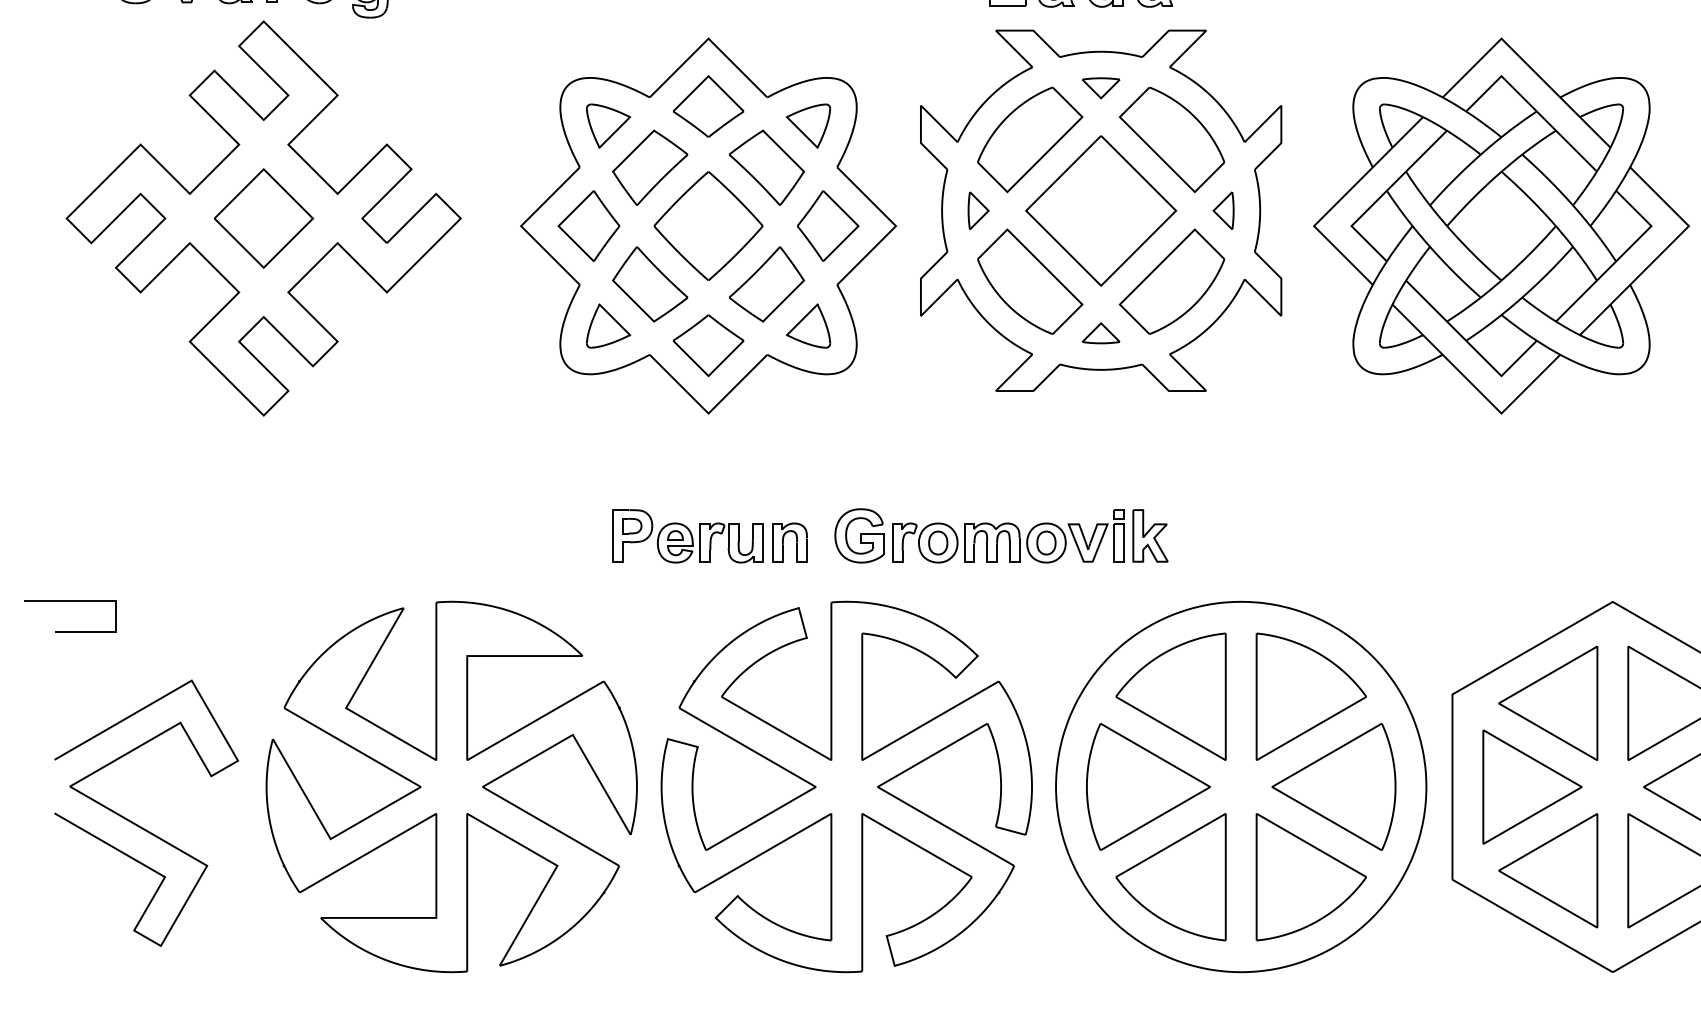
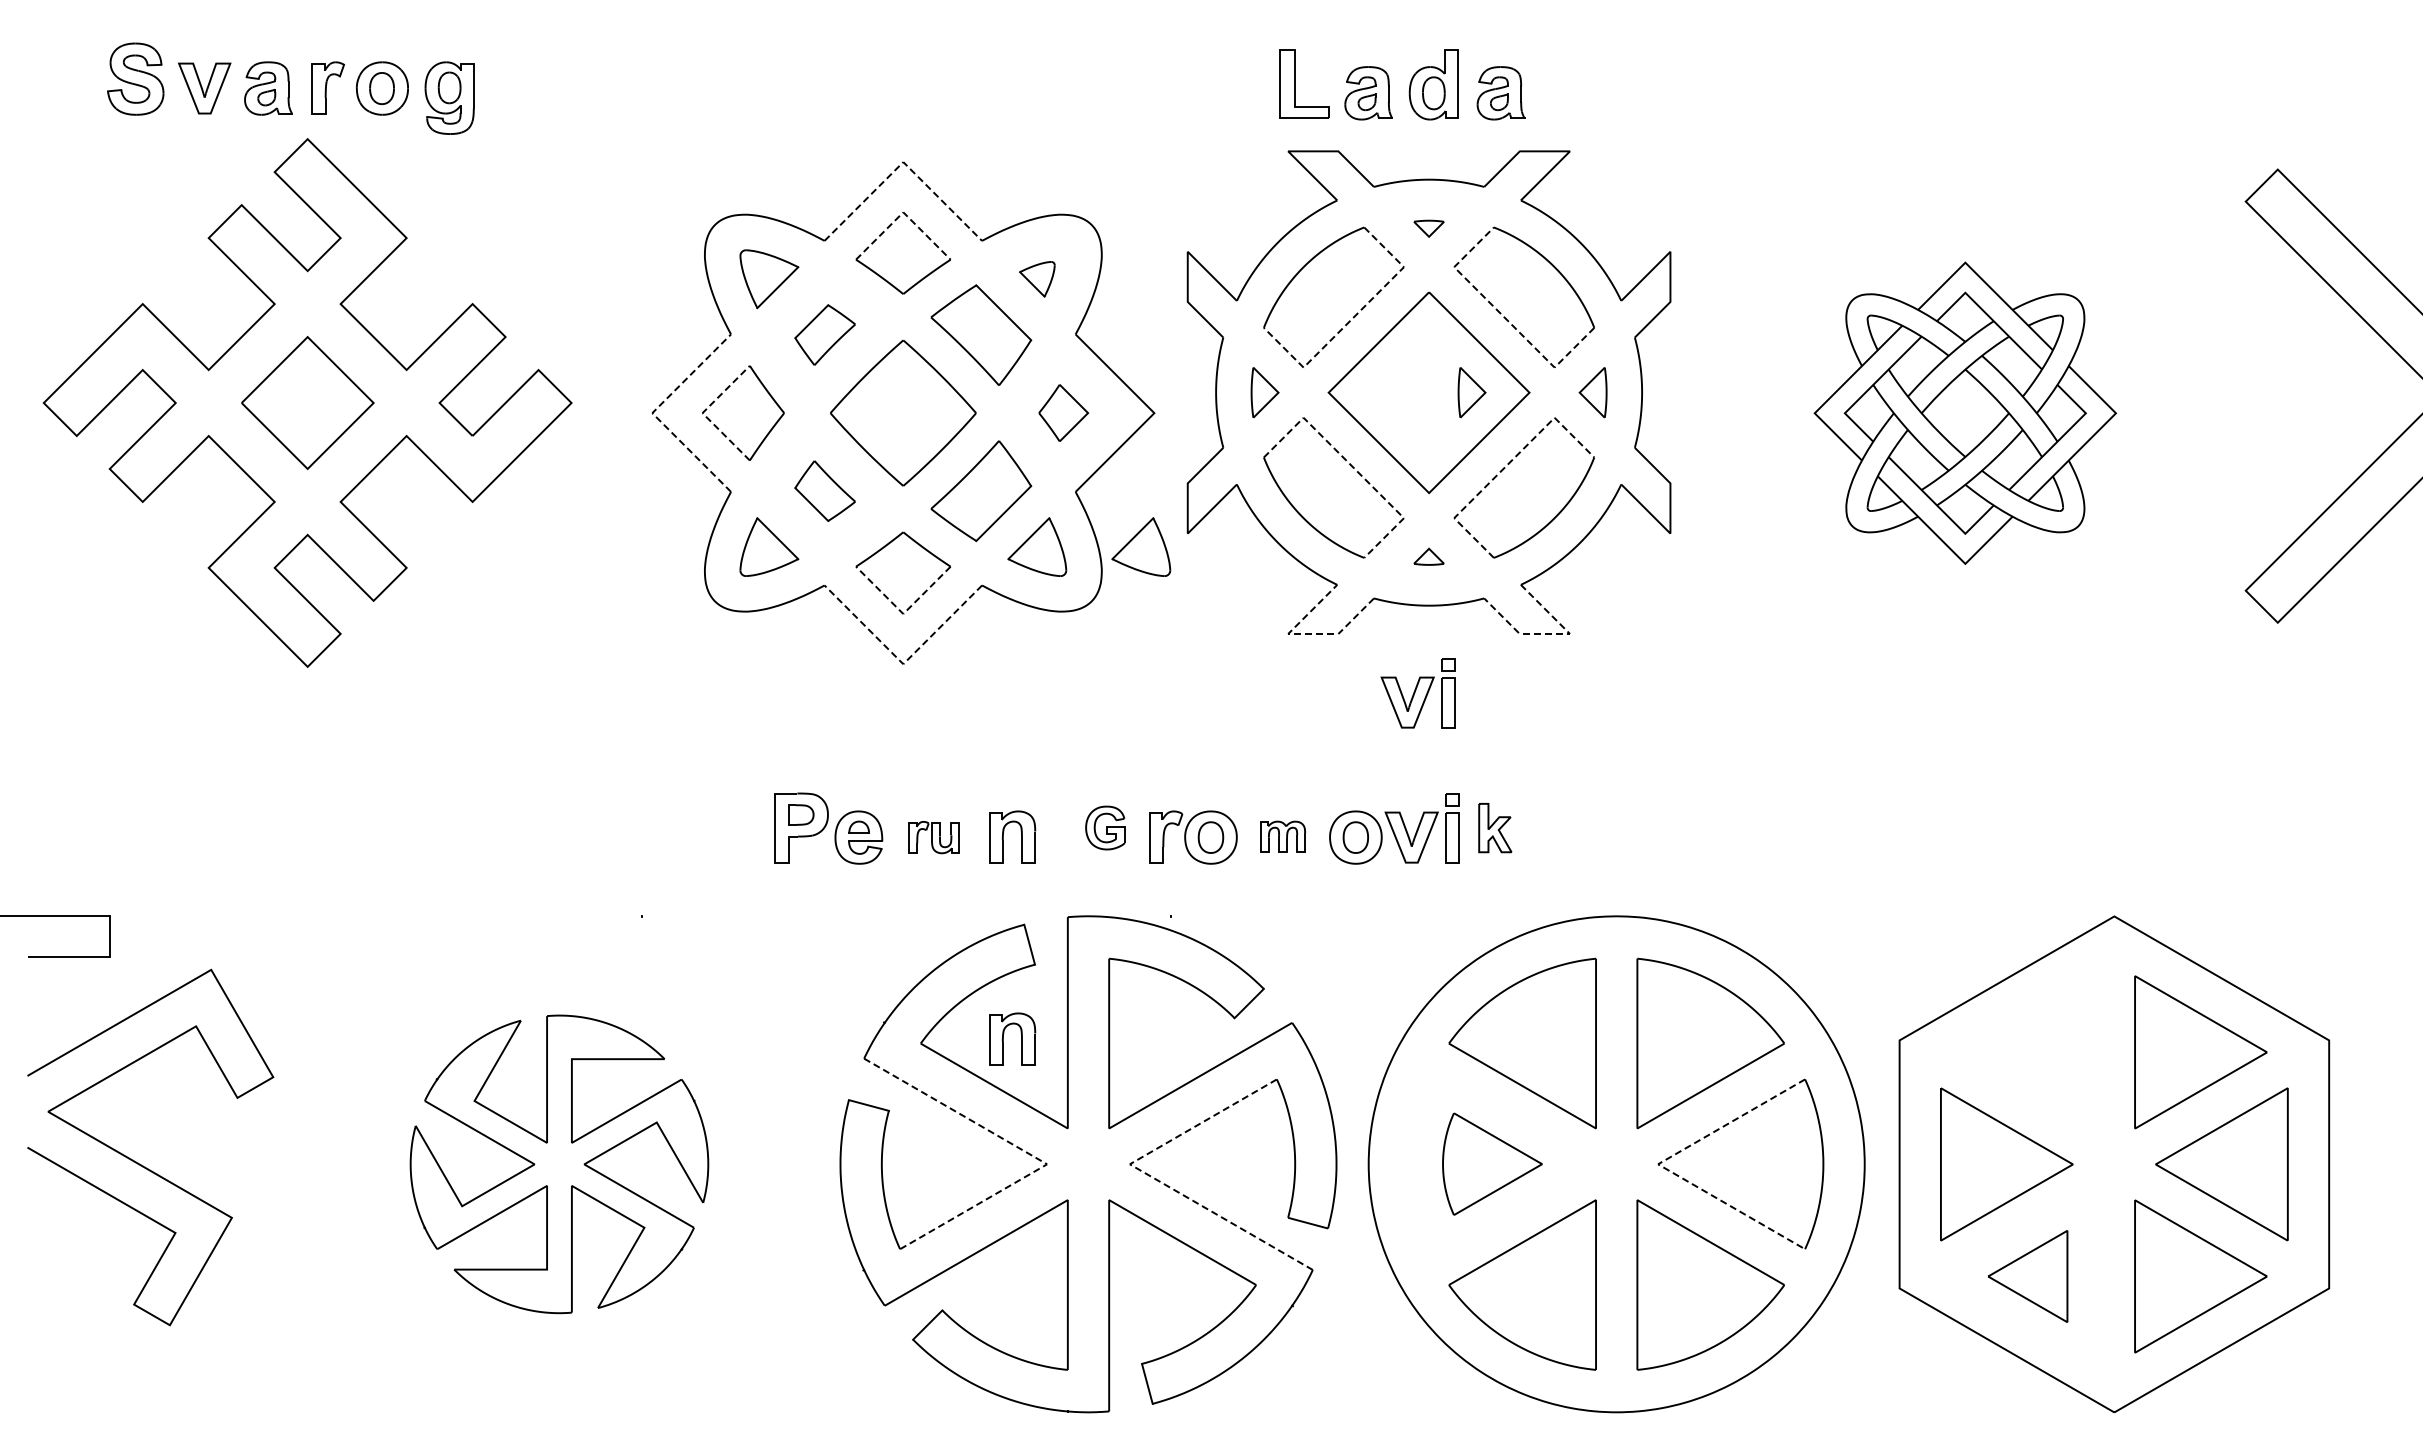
line: (708, 38) -> (903, 162), solid -> dashed
line: (708, 76) -> (903, 212), solid -> dashed
part: (1100, 88) -> (1428, 228), size x0.6
part: (808, 126) -> (1037, 279), size x0.6
line: (1044, 154) -> (1353, 317), solid -> dashed
line: (1157, 154) -> (1504, 317), solid -> dashed
part: (649, 167) -> (824, 334), size x0.6
part: (1132, 210) -> (1471, 392), added
part: (828, 225) -> (1063, 412), size x0.6
line: (521, 226) -> (652, 413), solid -> dashed
line: (558, 226) -> (702, 413), solid -> dashed
part: (1501, 226) -> (1965, 413), size x0.6
line: (1157, 266) -> (1504, 467), solid -> dashed
line: (1045, 267) -> (1354, 468), solid -> dashed
part: (649, 283) -> (824, 490), size x0.6
part: (886, 325) -> (1141, 546), added
part: (1100, 333) -> (1428, 556), size x0.6
line: (708, 376) -> (903, 614), solid -> dashed
line: (1007, 391) -> (1303, 634), solid -> dashed
line: (1194, 391) -> (1554, 634), solid -> dashed
line: (708, 413) -> (903, 664), solid -> dashed
part: (1092, 435) -> (1417, 693), added
part: (859, 535) -> (1105, 827), size x0.6
part: (1150, 535) -> (1495, 827), size x0.7
part: (731, 542) -> (934, 837), size x0.6
part: (991, 542) -> (1282, 836), size x0.6
part: (783, 693) -> (1003, 1038), added
part: (1547, 703) -> (2027, 1052), removed
line: (802, 779) -> (1029, 1154), solid -> dashed
part: (1148, 786) -> (1492, 1163), size x0.6
part: (451, 787) -> (559, 1164), size x0.6
line: (1272, 787) -> (1658, 1164), solid -> dashed
line: (890, 794) -> (1147, 1174), solid -> dashed
curve: (137, 824) -> (138, 1162), moved
part: (1547, 870) -> (2027, 1276), size x0.6

